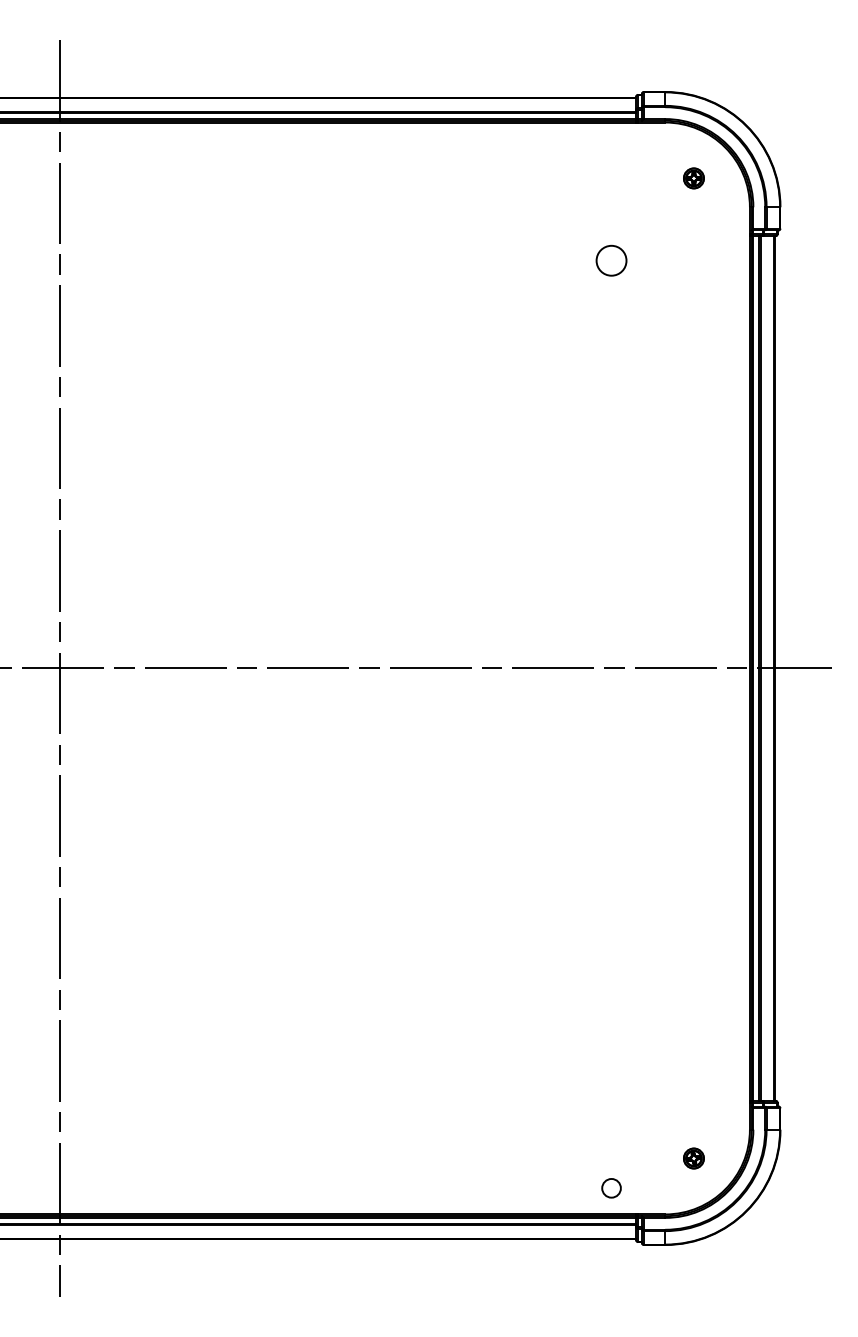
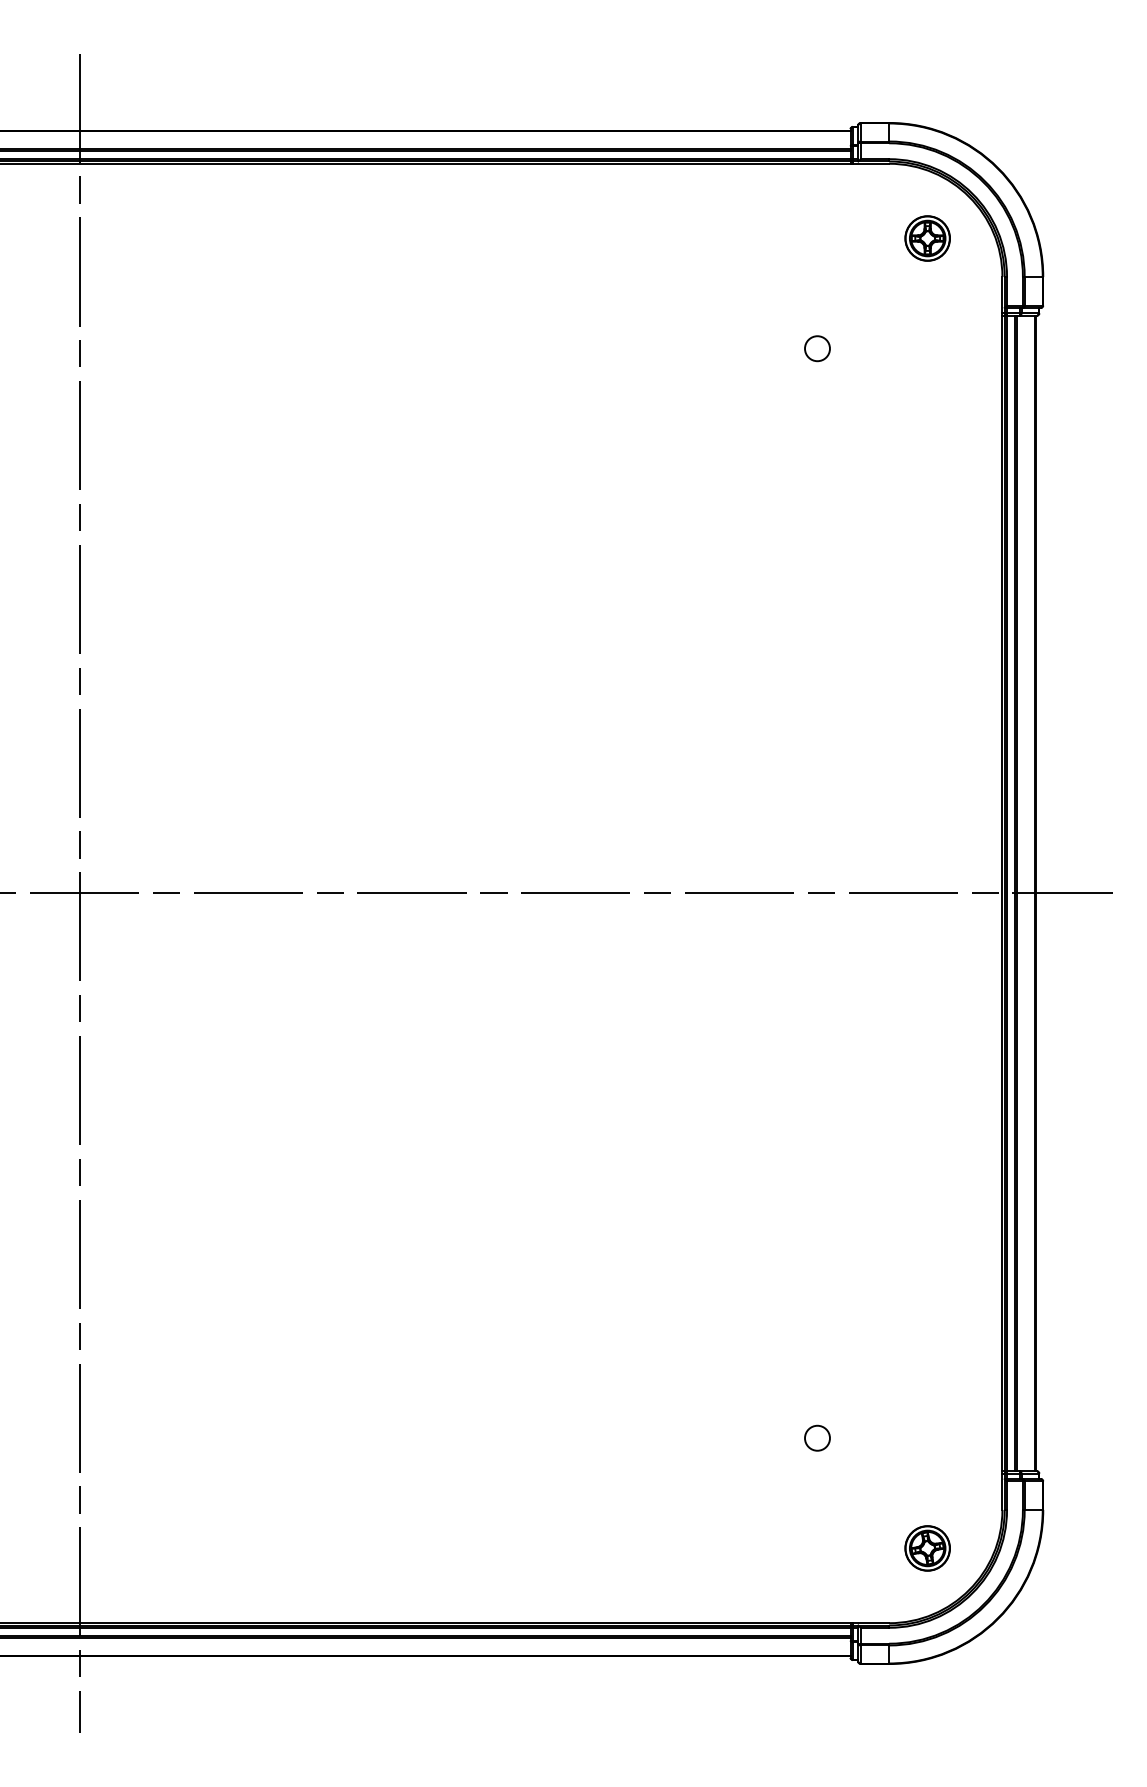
part: (693, 178) -> (927, 238), size x1.67
circle: (611, 260) -> (817, 348), size x0.62
part: (693, 1158) -> (927, 1548), size x1.67
circle: (611, 1187) -> (817, 1437), moved

